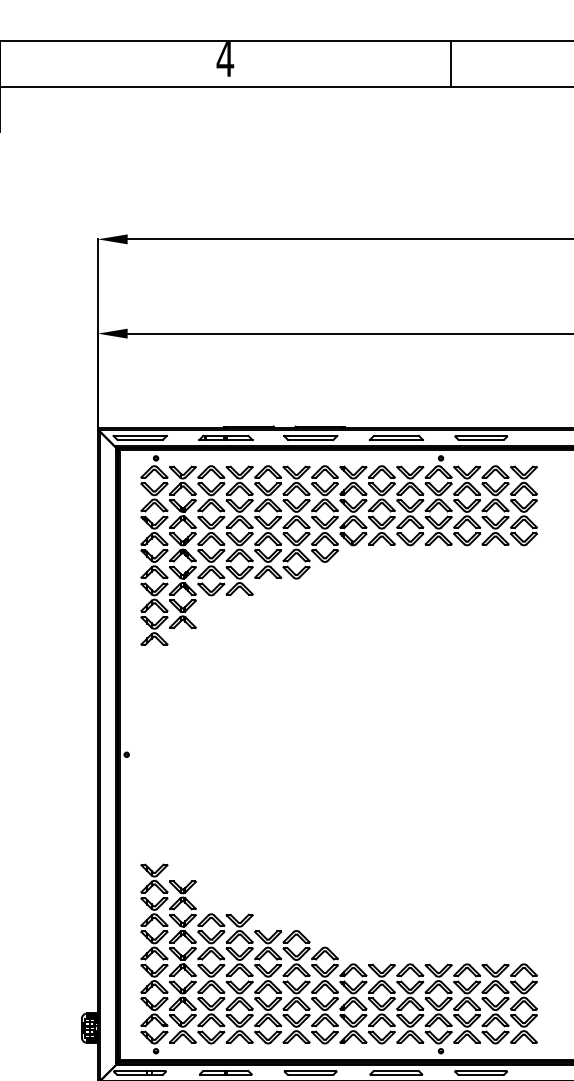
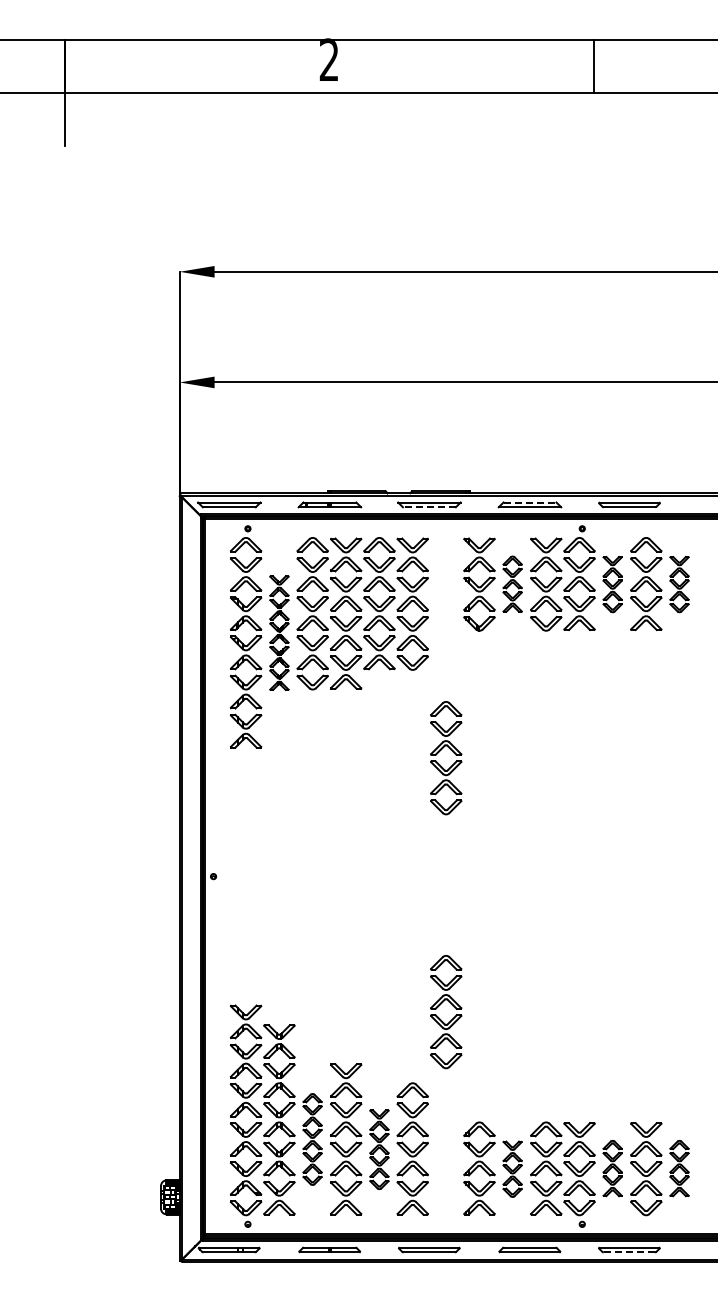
text: (225, 58) -> (329, 59), 4 -> 2
line: (396, 435) -> (530, 502), solid -> dashed
line: (309, 440) -> (428, 507), solid -> dashed
part: (381, 505) -> (512, 584), size x0.6
part: (466, 505) -> (612, 584), size x0.6
part: (523, 505) -> (679, 584), size x0.6
part: (330, 509) -> (452, 752), moved
part: (182, 546) -> (279, 632), size x0.6
part: (211, 978) -> (312, 1139), size x0.6
part: (268, 987) -> (379, 1149), size x0.6
part: (320, 1001) -> (440, 1018), moved
part: (466, 1003) -> (612, 1168), size x0.6
part: (523, 1003) -> (679, 1168), size x0.6
part: (381, 1004) -> (512, 1169), size x0.6
line: (481, 1075) -> (629, 1252), solid -> dashed

